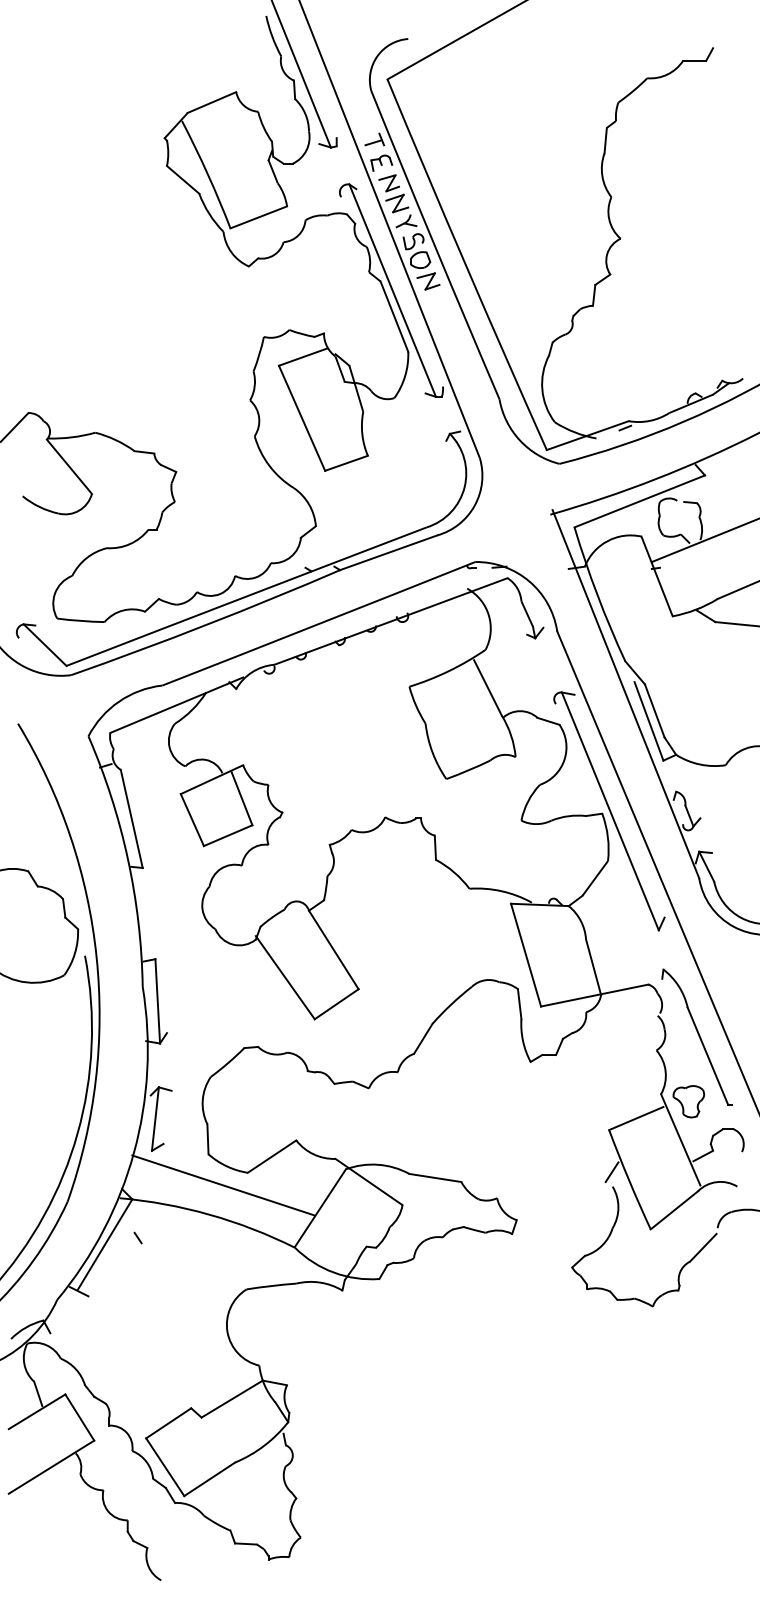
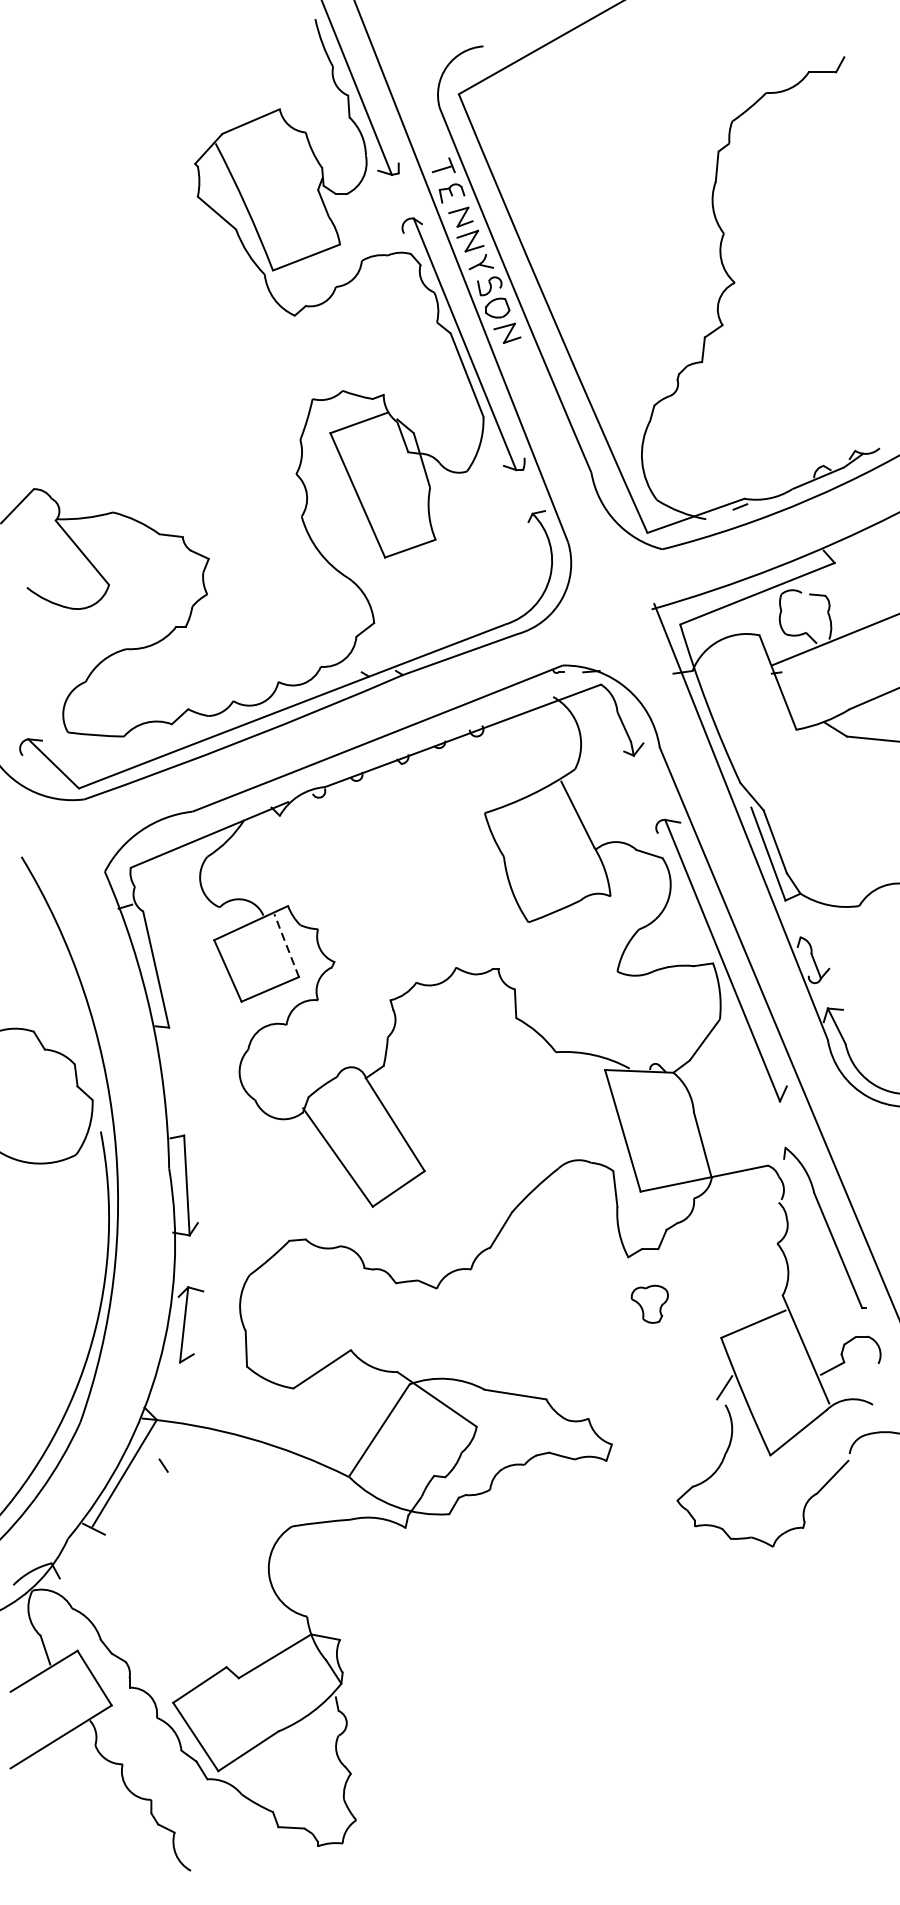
line: (242, 798) -> (287, 945), solid -> dashed
part: (688, 1101) -> (649, 1304), moved
line: (223, 1185) -> (264, 1403), removed

